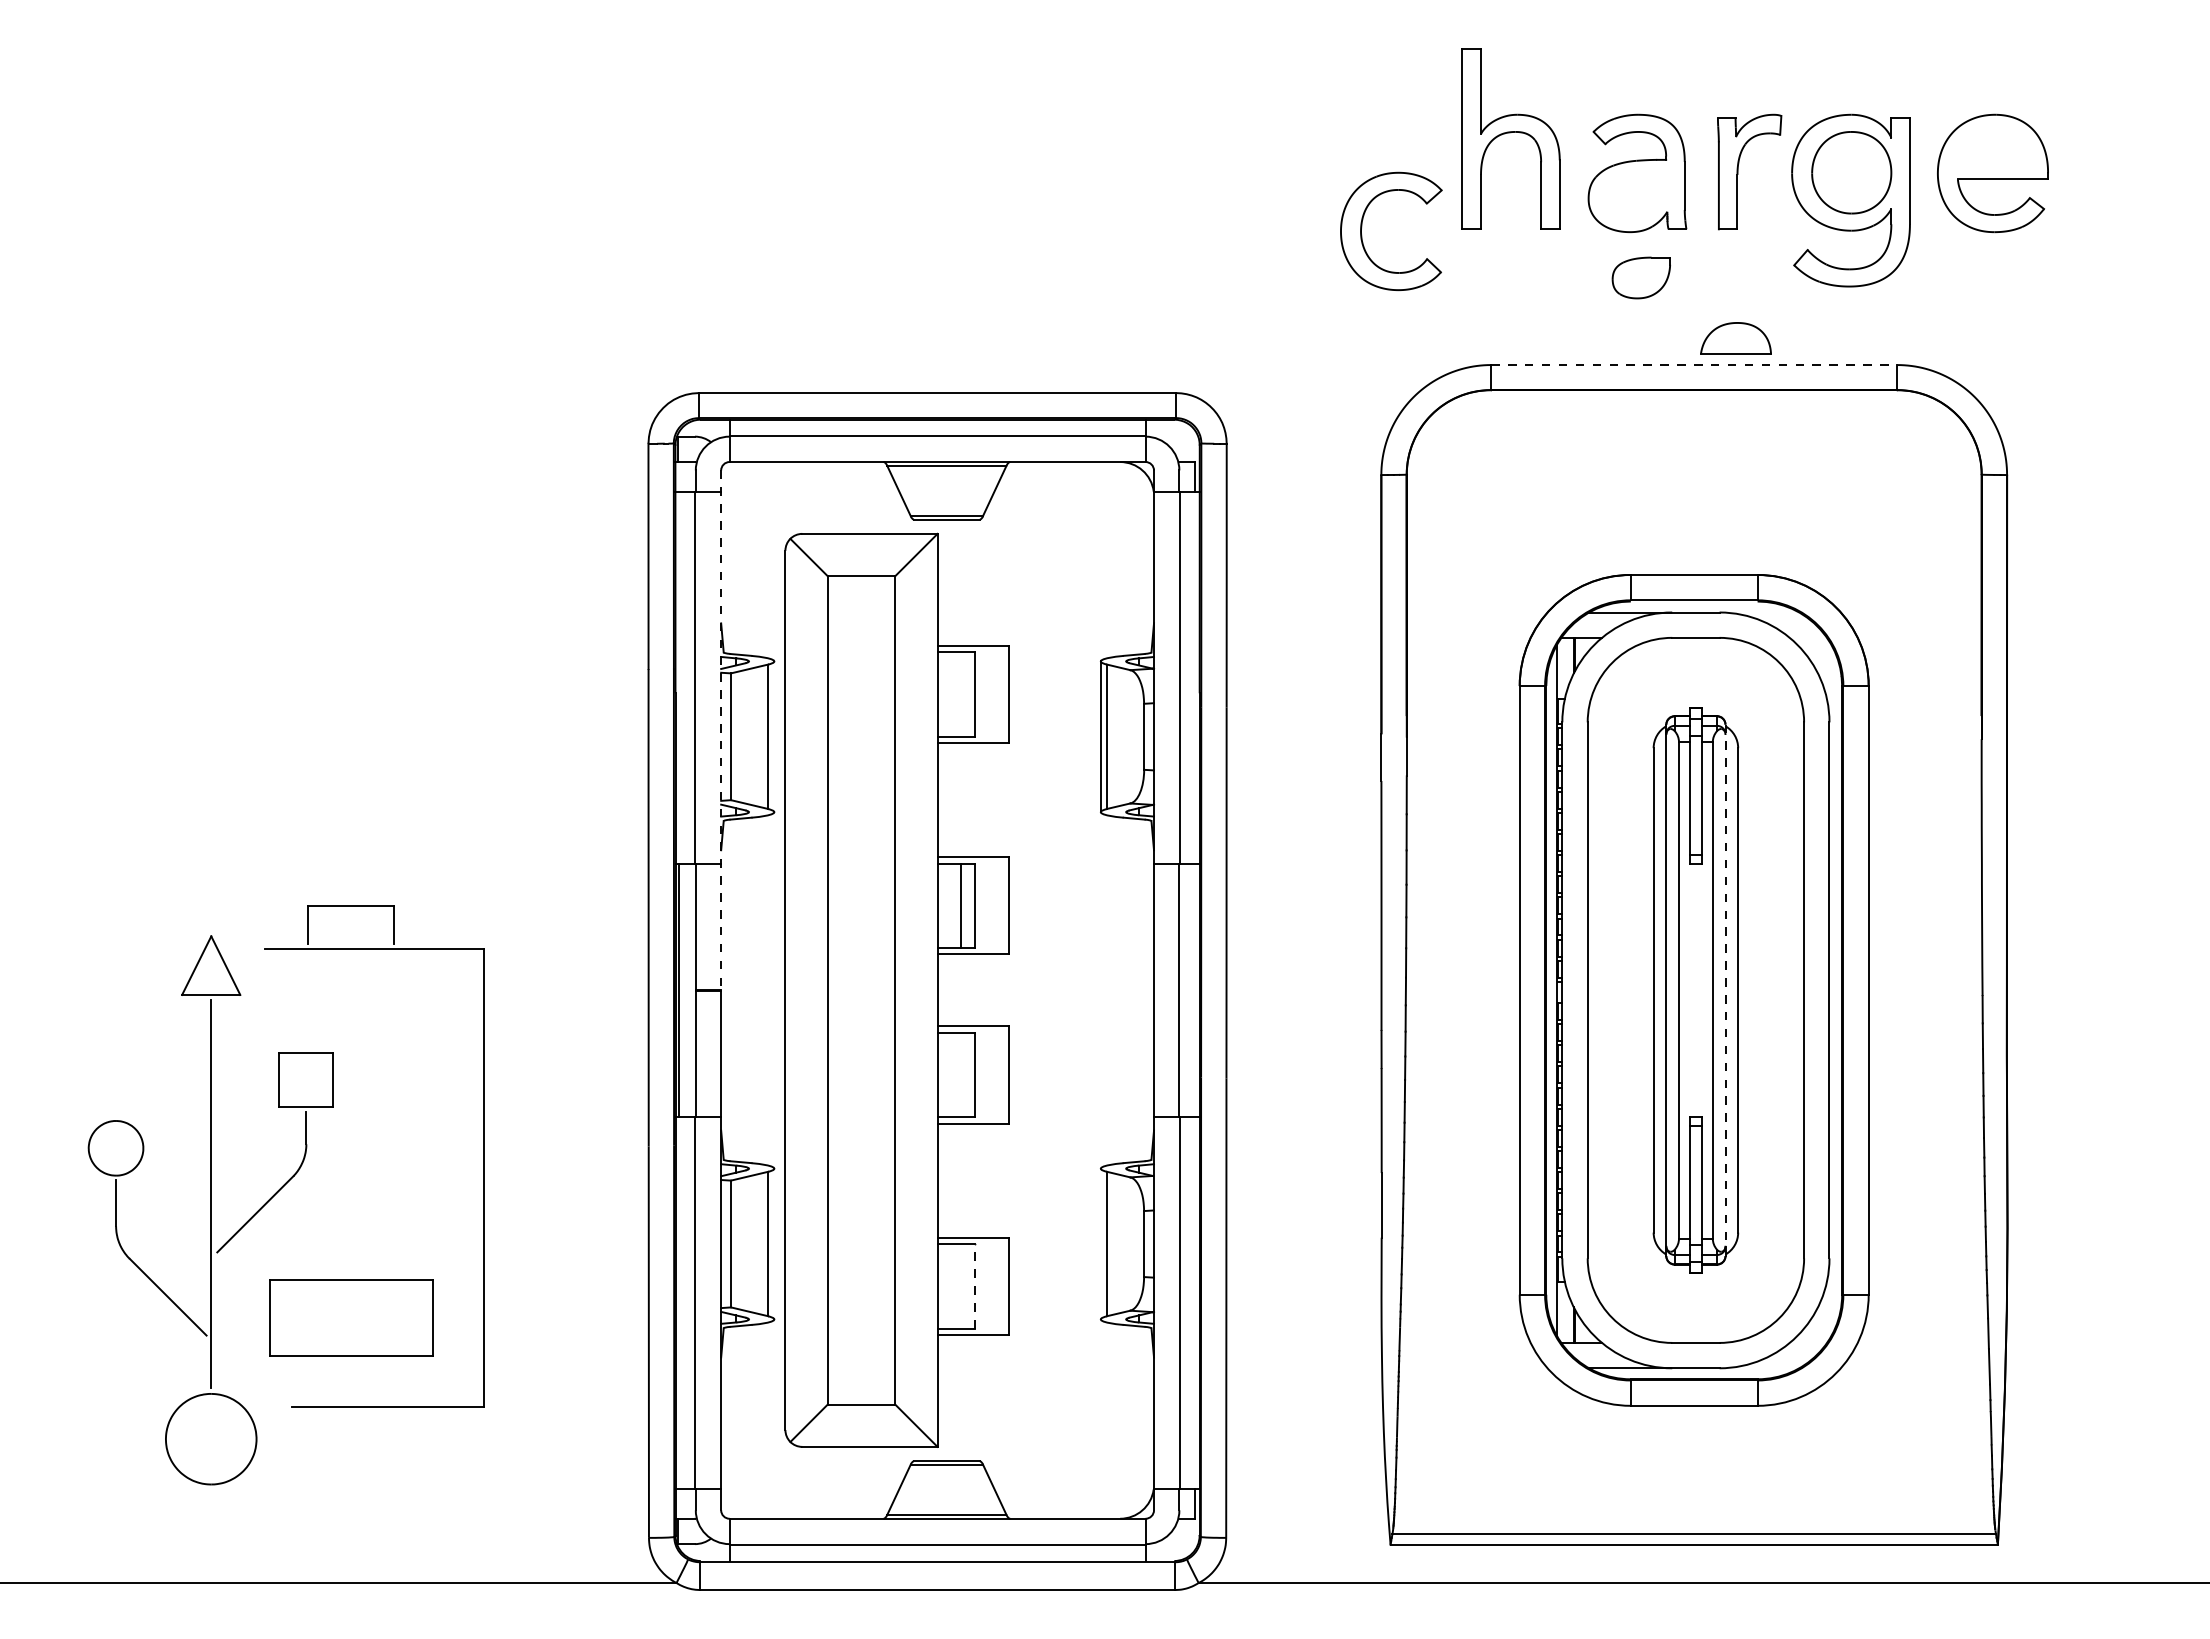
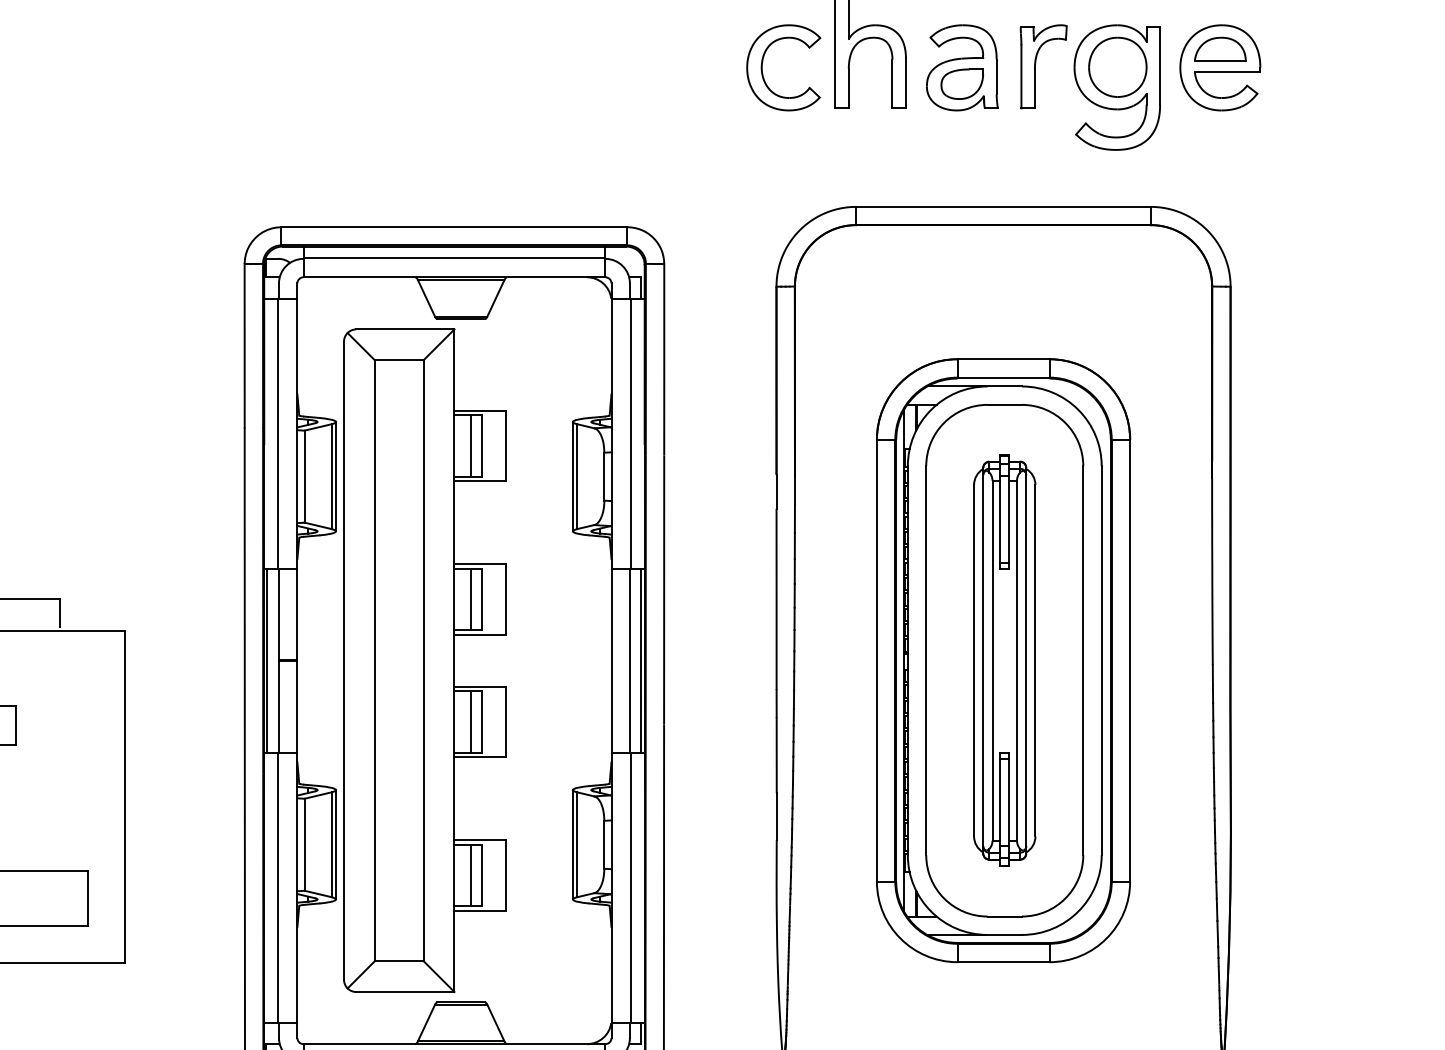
part: (1362, 227) -> (762, 64), moved
part: (1640, 277) -> (961, 83), moved
part: (1735, 338) -> (1220, 49), moved
line: (1694, 365) -> (1003, 207), dashed -> solid
line: (961, 694) -> (471, 445), added
line: (721, 730) -> (297, 472), dashed -> solid
line: (774, 736) -> (336, 476), added
line: (1725, 985) -> (1026, 657), dashed -> solid
line: (1194, 990) -> (640, 660), added
line: (961, 1074) -> (471, 721), added
line: (774, 1243) -> (336, 844), added
line: (1100, 1243) -> (572, 844), added
line: (975, 1285) -> (481, 874), dashed -> solid
line: (961, 1286) -> (471, 875), added

